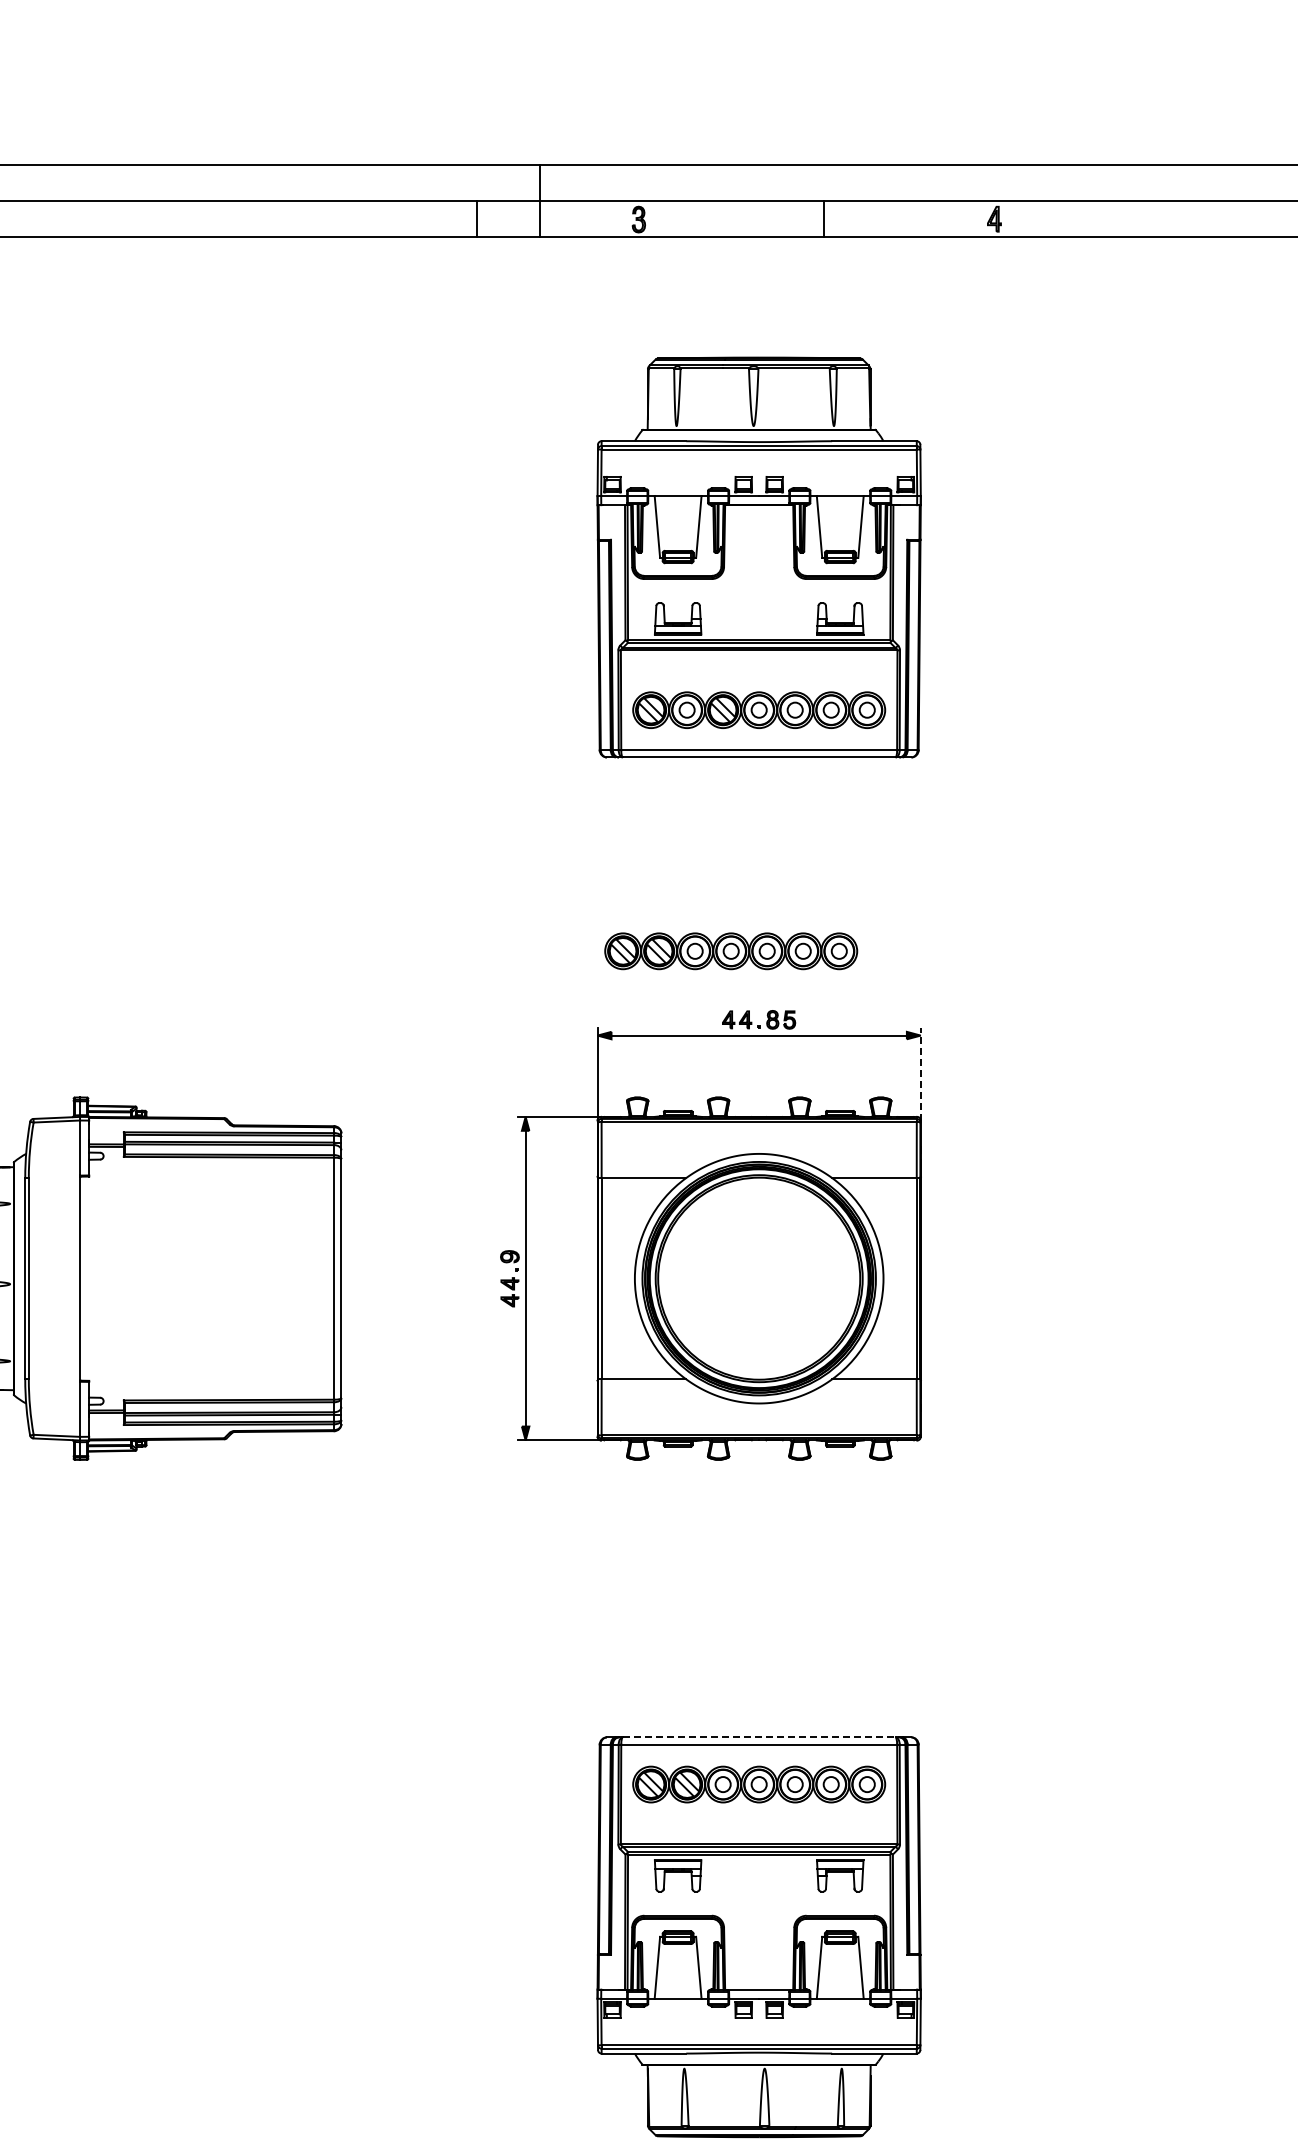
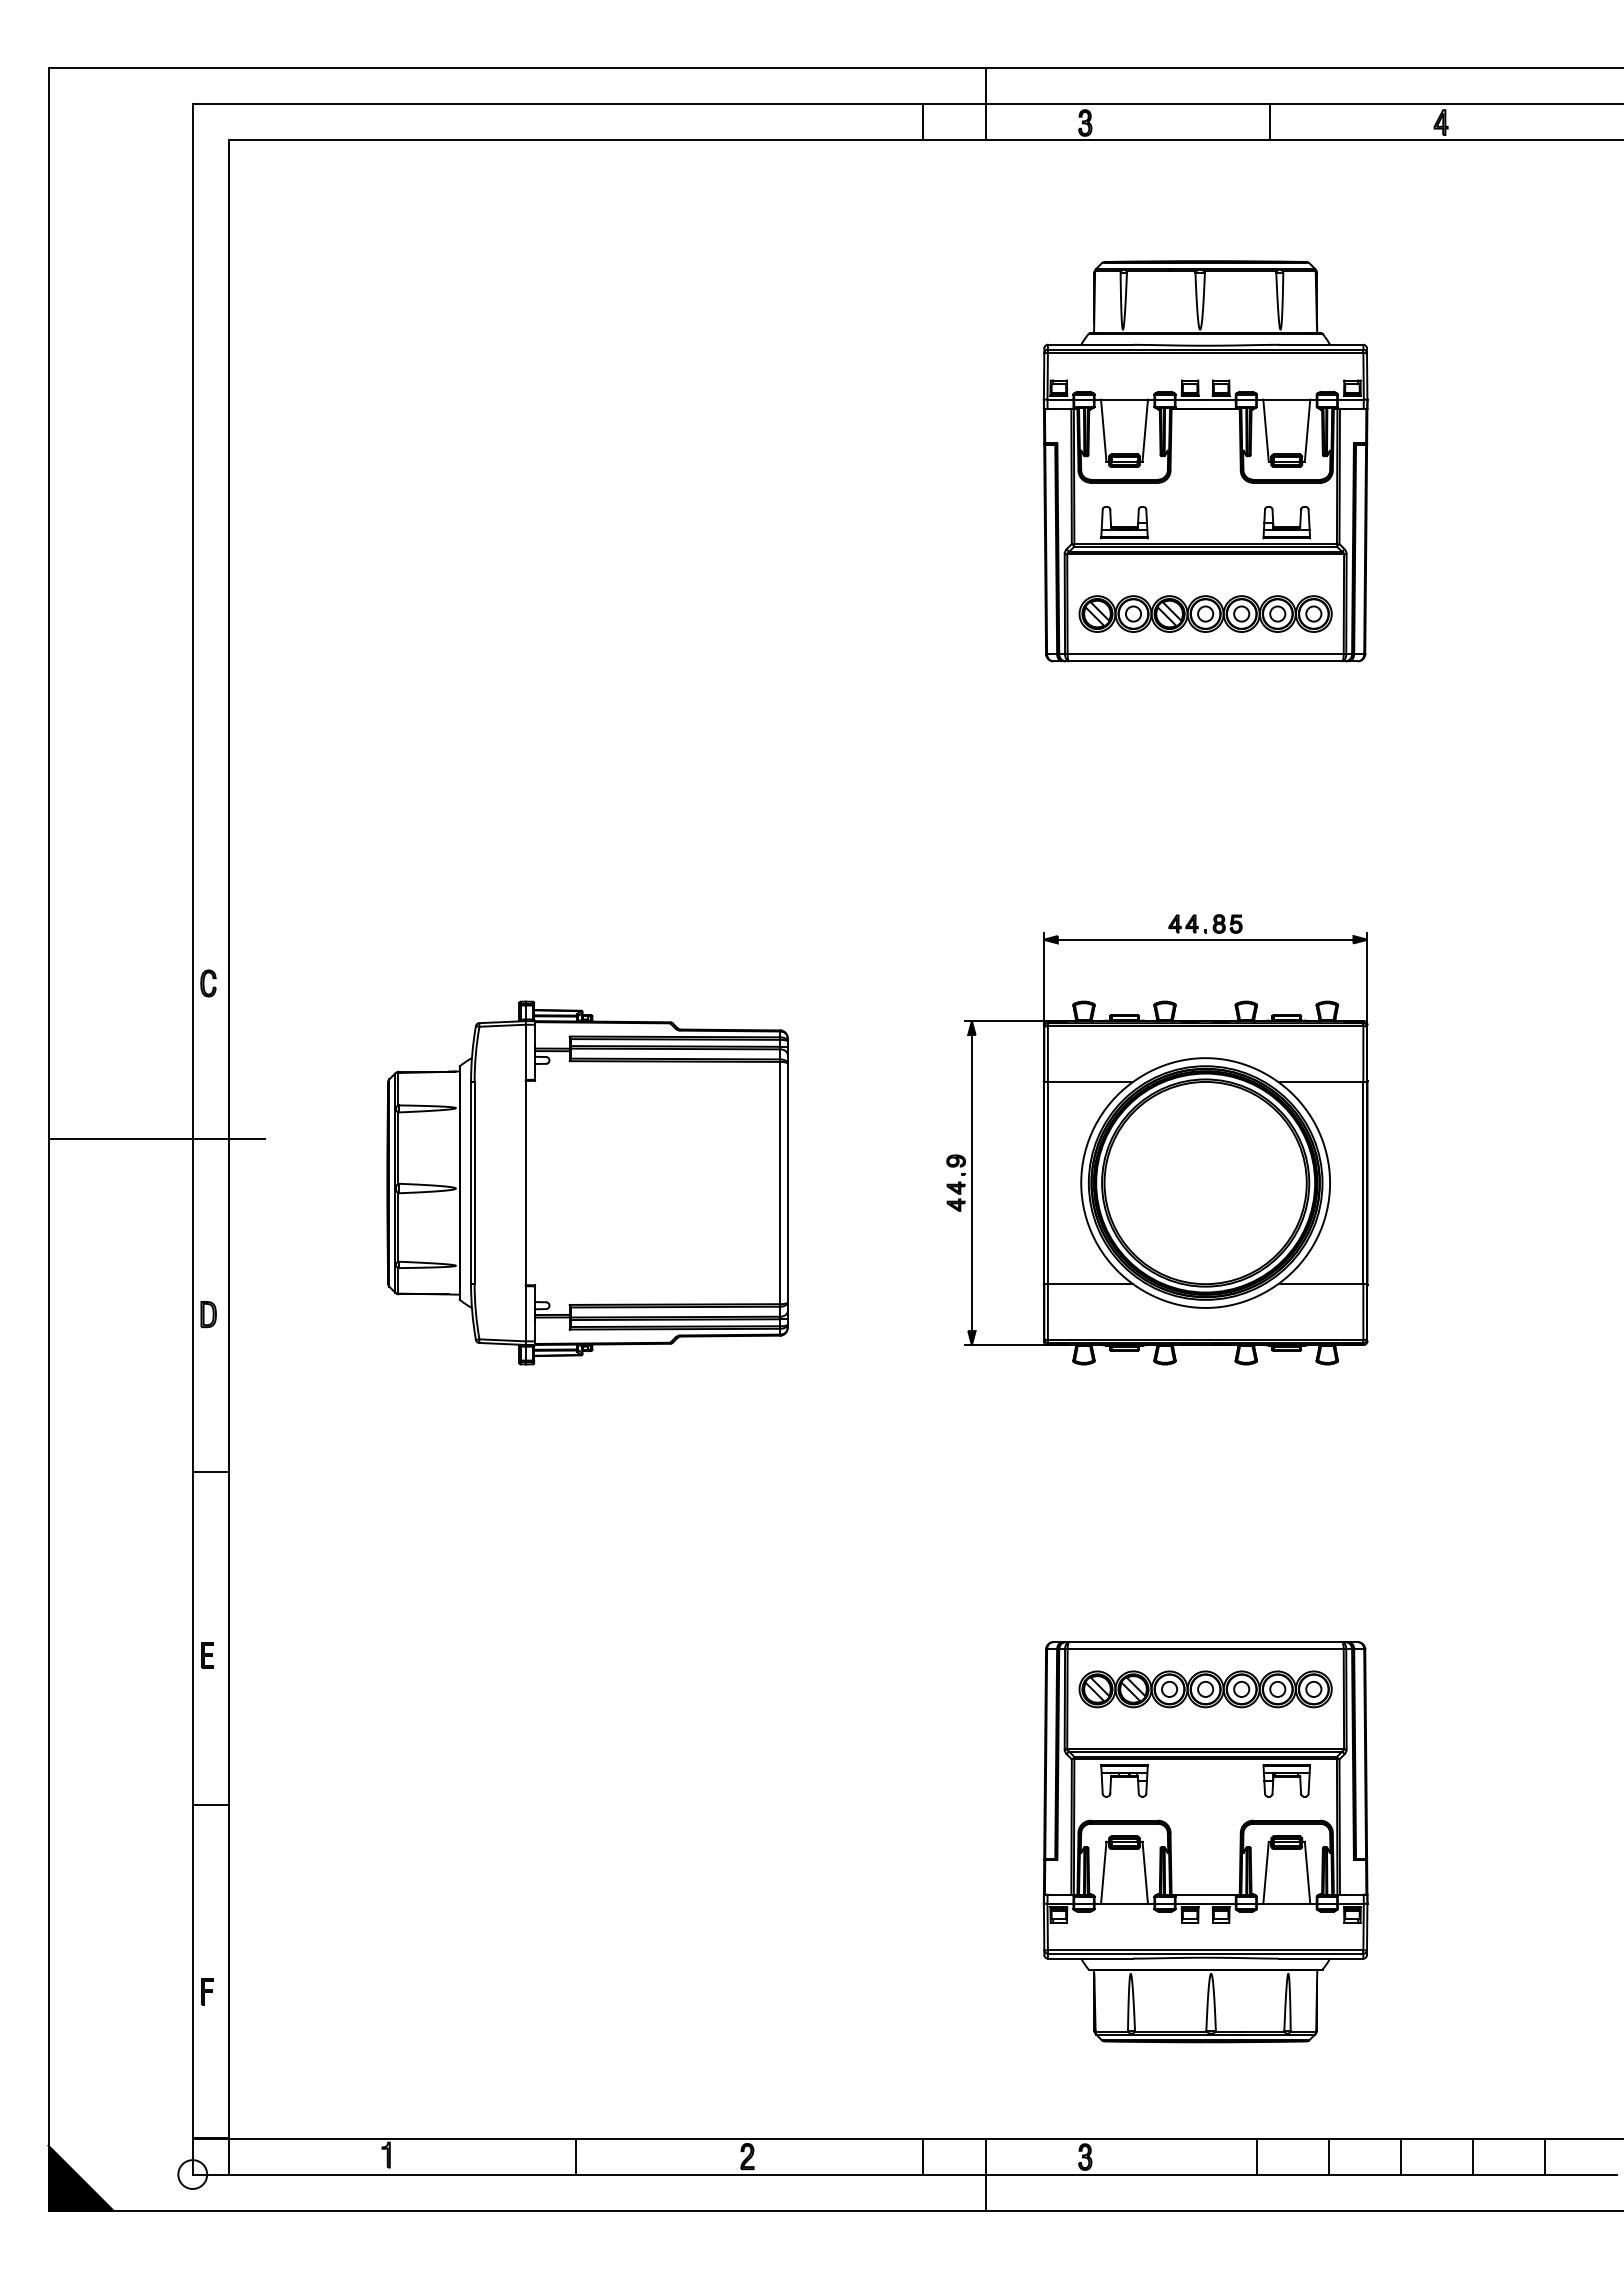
part: (731, 951) -> (1177, 855), removed
line: (920, 1074) -> (1367, 978), dashed -> solid
line: (759, 1737) -> (1205, 1642), dashed -> solid

